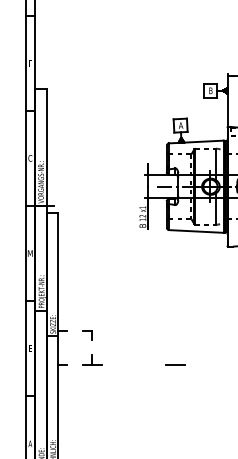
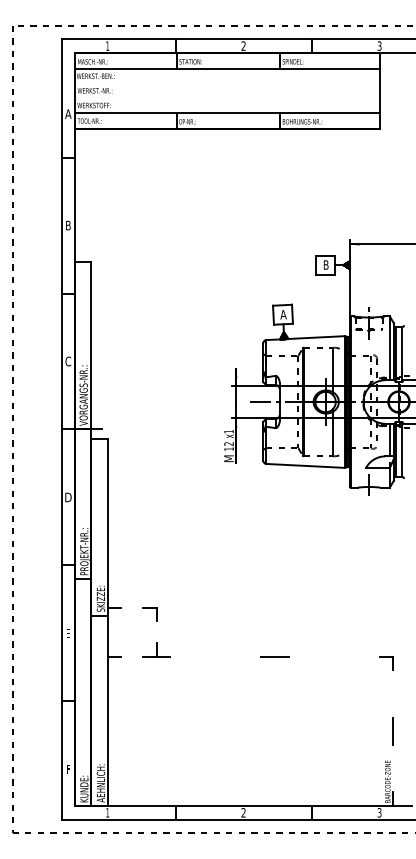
text: (30, 63) -> (68, 225), F -> B
text: (142, 226) -> (228, 458), B -> M
text: (29, 253) -> (67, 497), M -> D
text: (29, 443) -> (67, 768), A -> F

